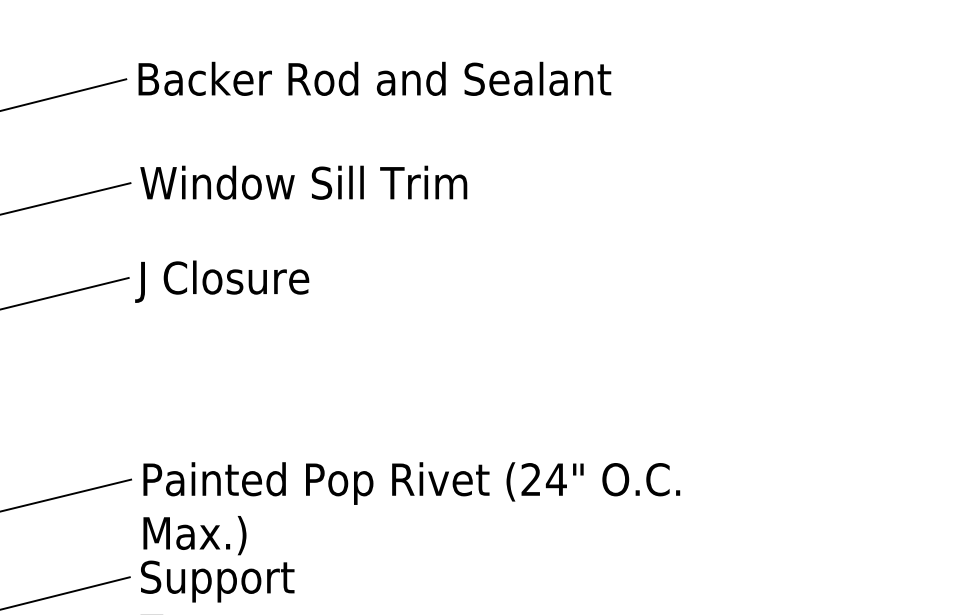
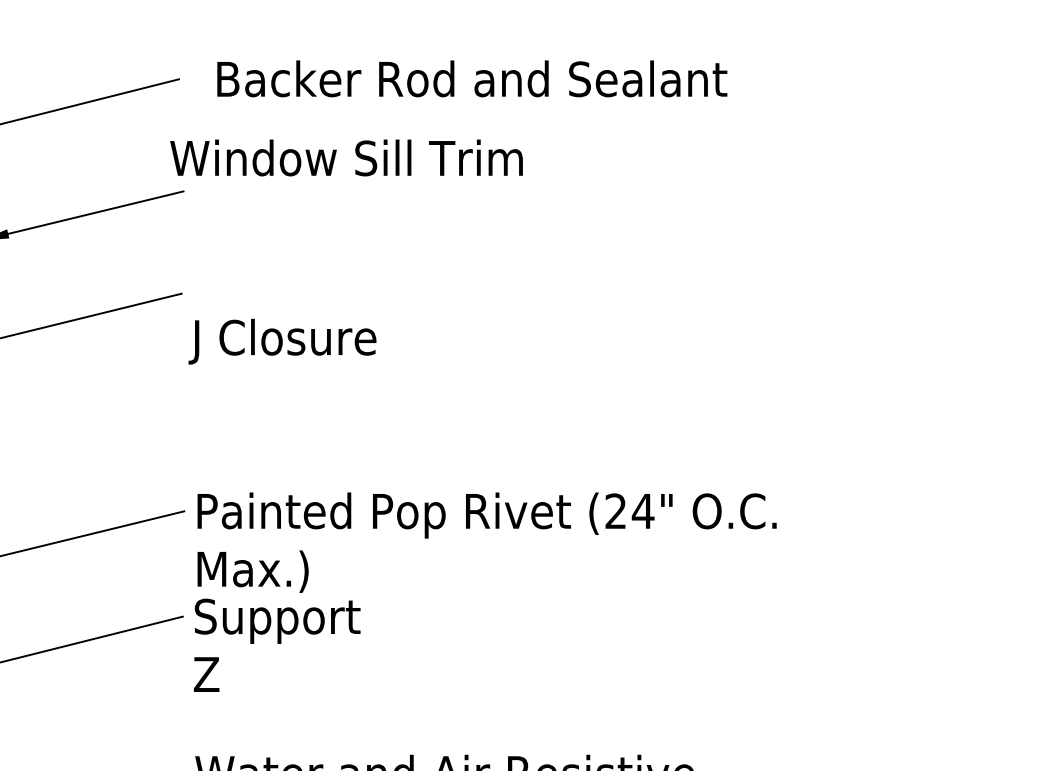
text: (375, 78) -> (472, 78), moved
text: (303, 182) -> (346, 157), moved
text: (222, 281) -> (282, 341), moved

